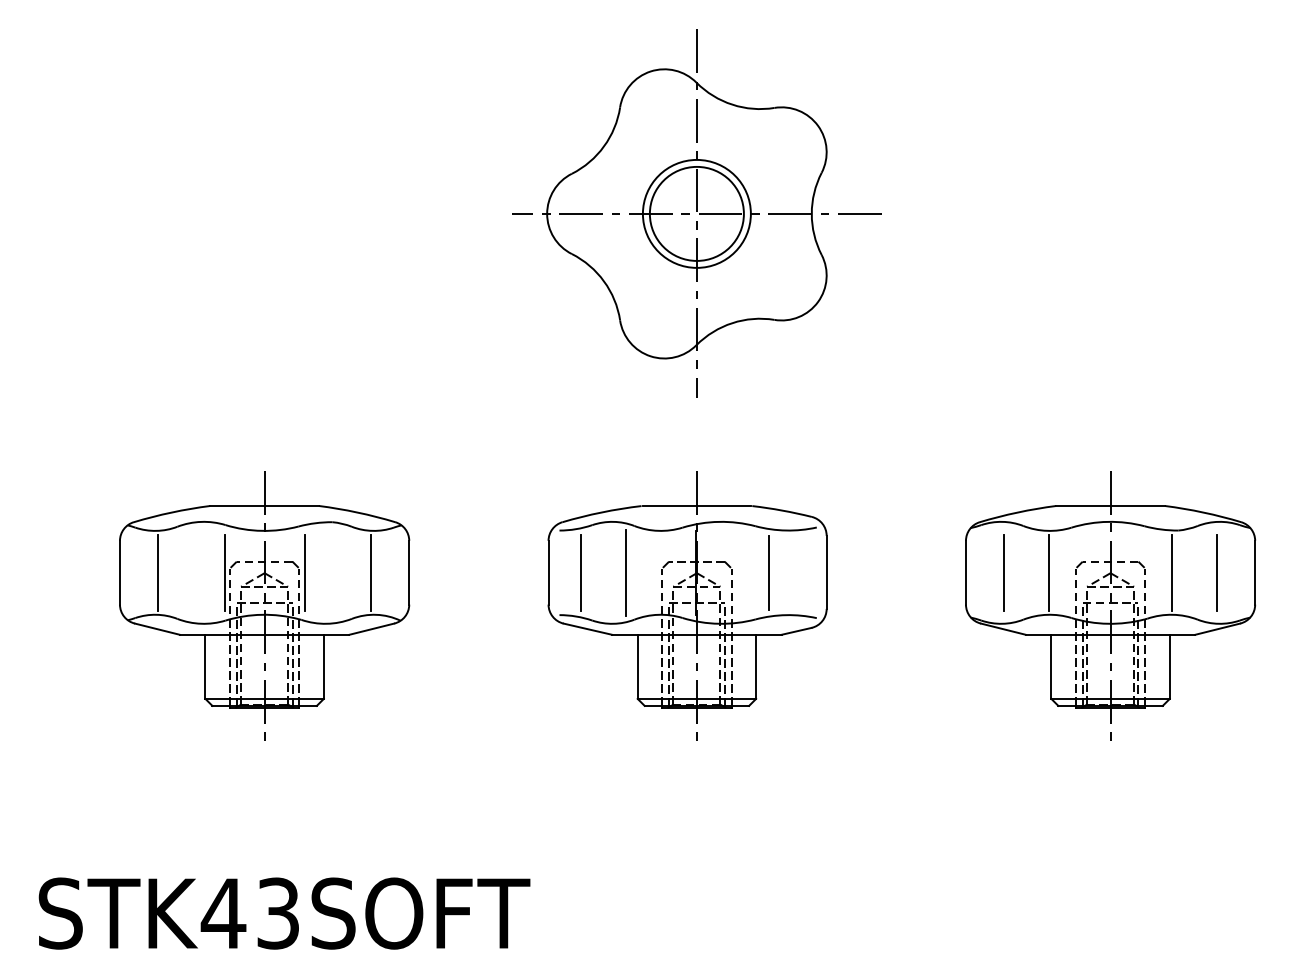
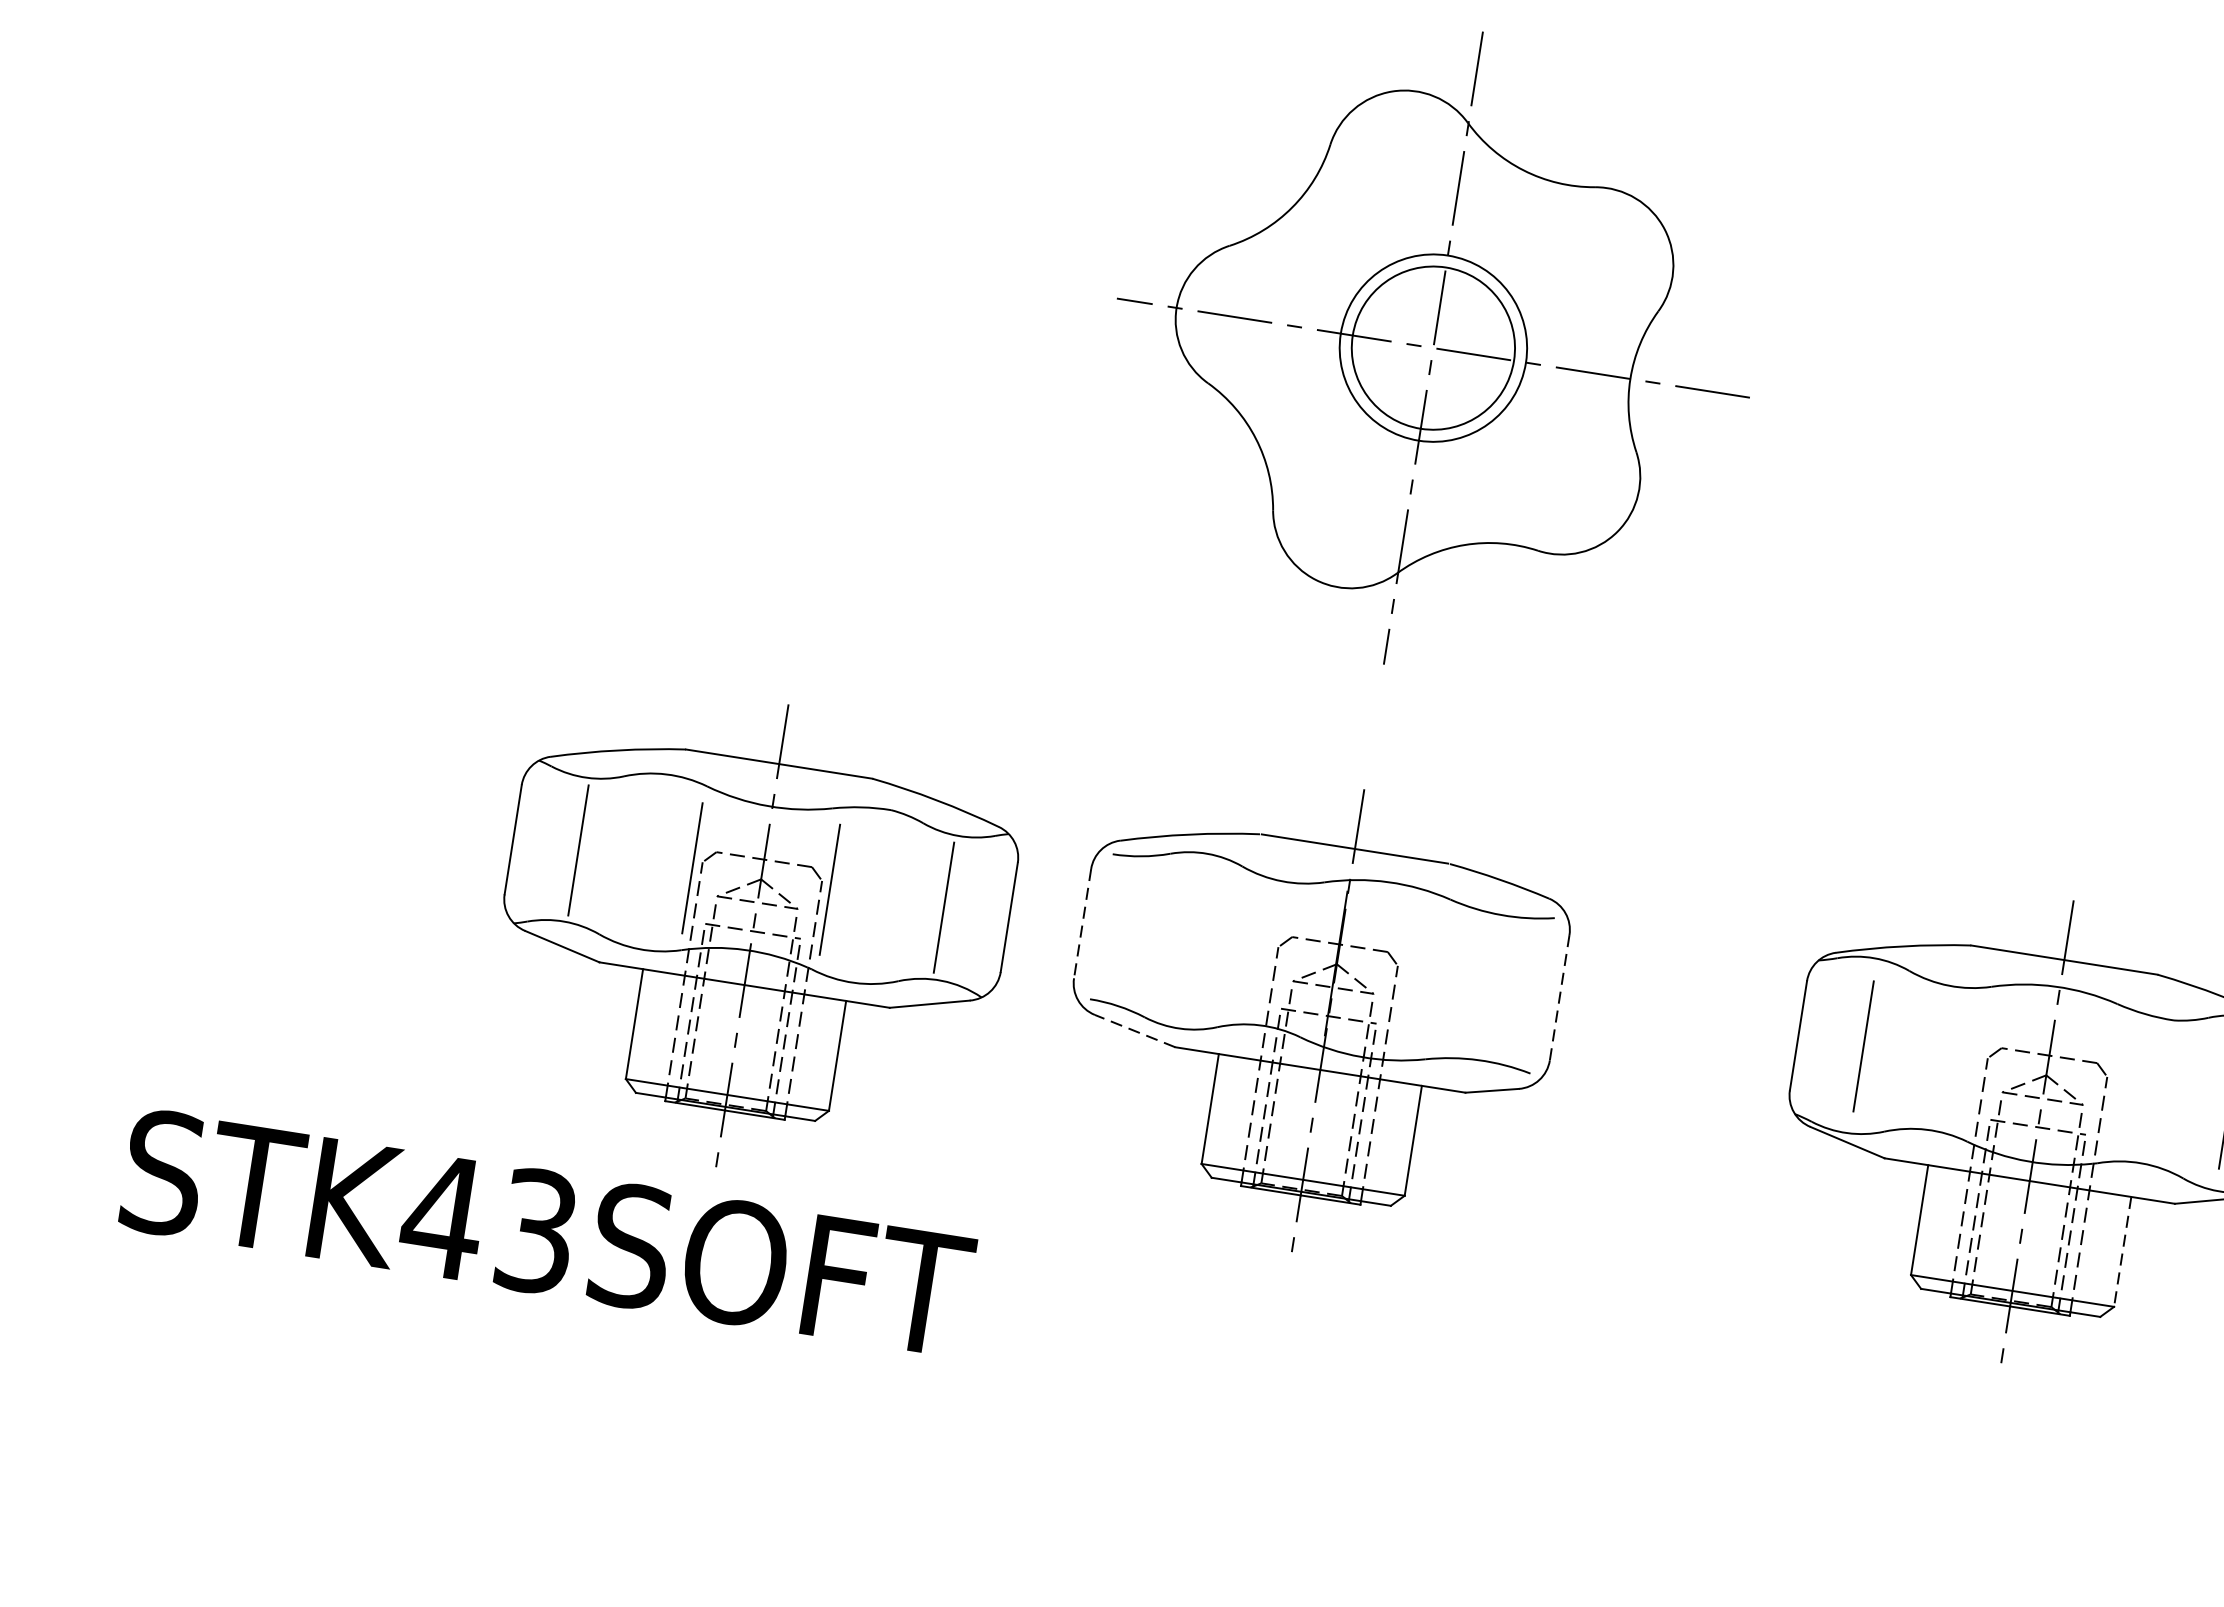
line: (548, 572) -> (1082, 923), solid -> dashed
line: (580, 572) -> (1137, 931), removed
line: (625, 572) -> (1214, 943), removed
line: (769, 572) -> (1461, 982), removed
line: (826, 572) -> (1559, 997), solid -> dashed
line: (1048, 572) -> (1940, 1057), removed
line: (1172, 572) -> (2152, 1090), removed
part: (264, 605) -> (752, 934), moved
line: (587, 629) -> (1134, 1031), solid -> dashed
line: (1169, 667) -> (2122, 1252), solid -> dashed
text: (284, 913) -> (547, 1232), moved

